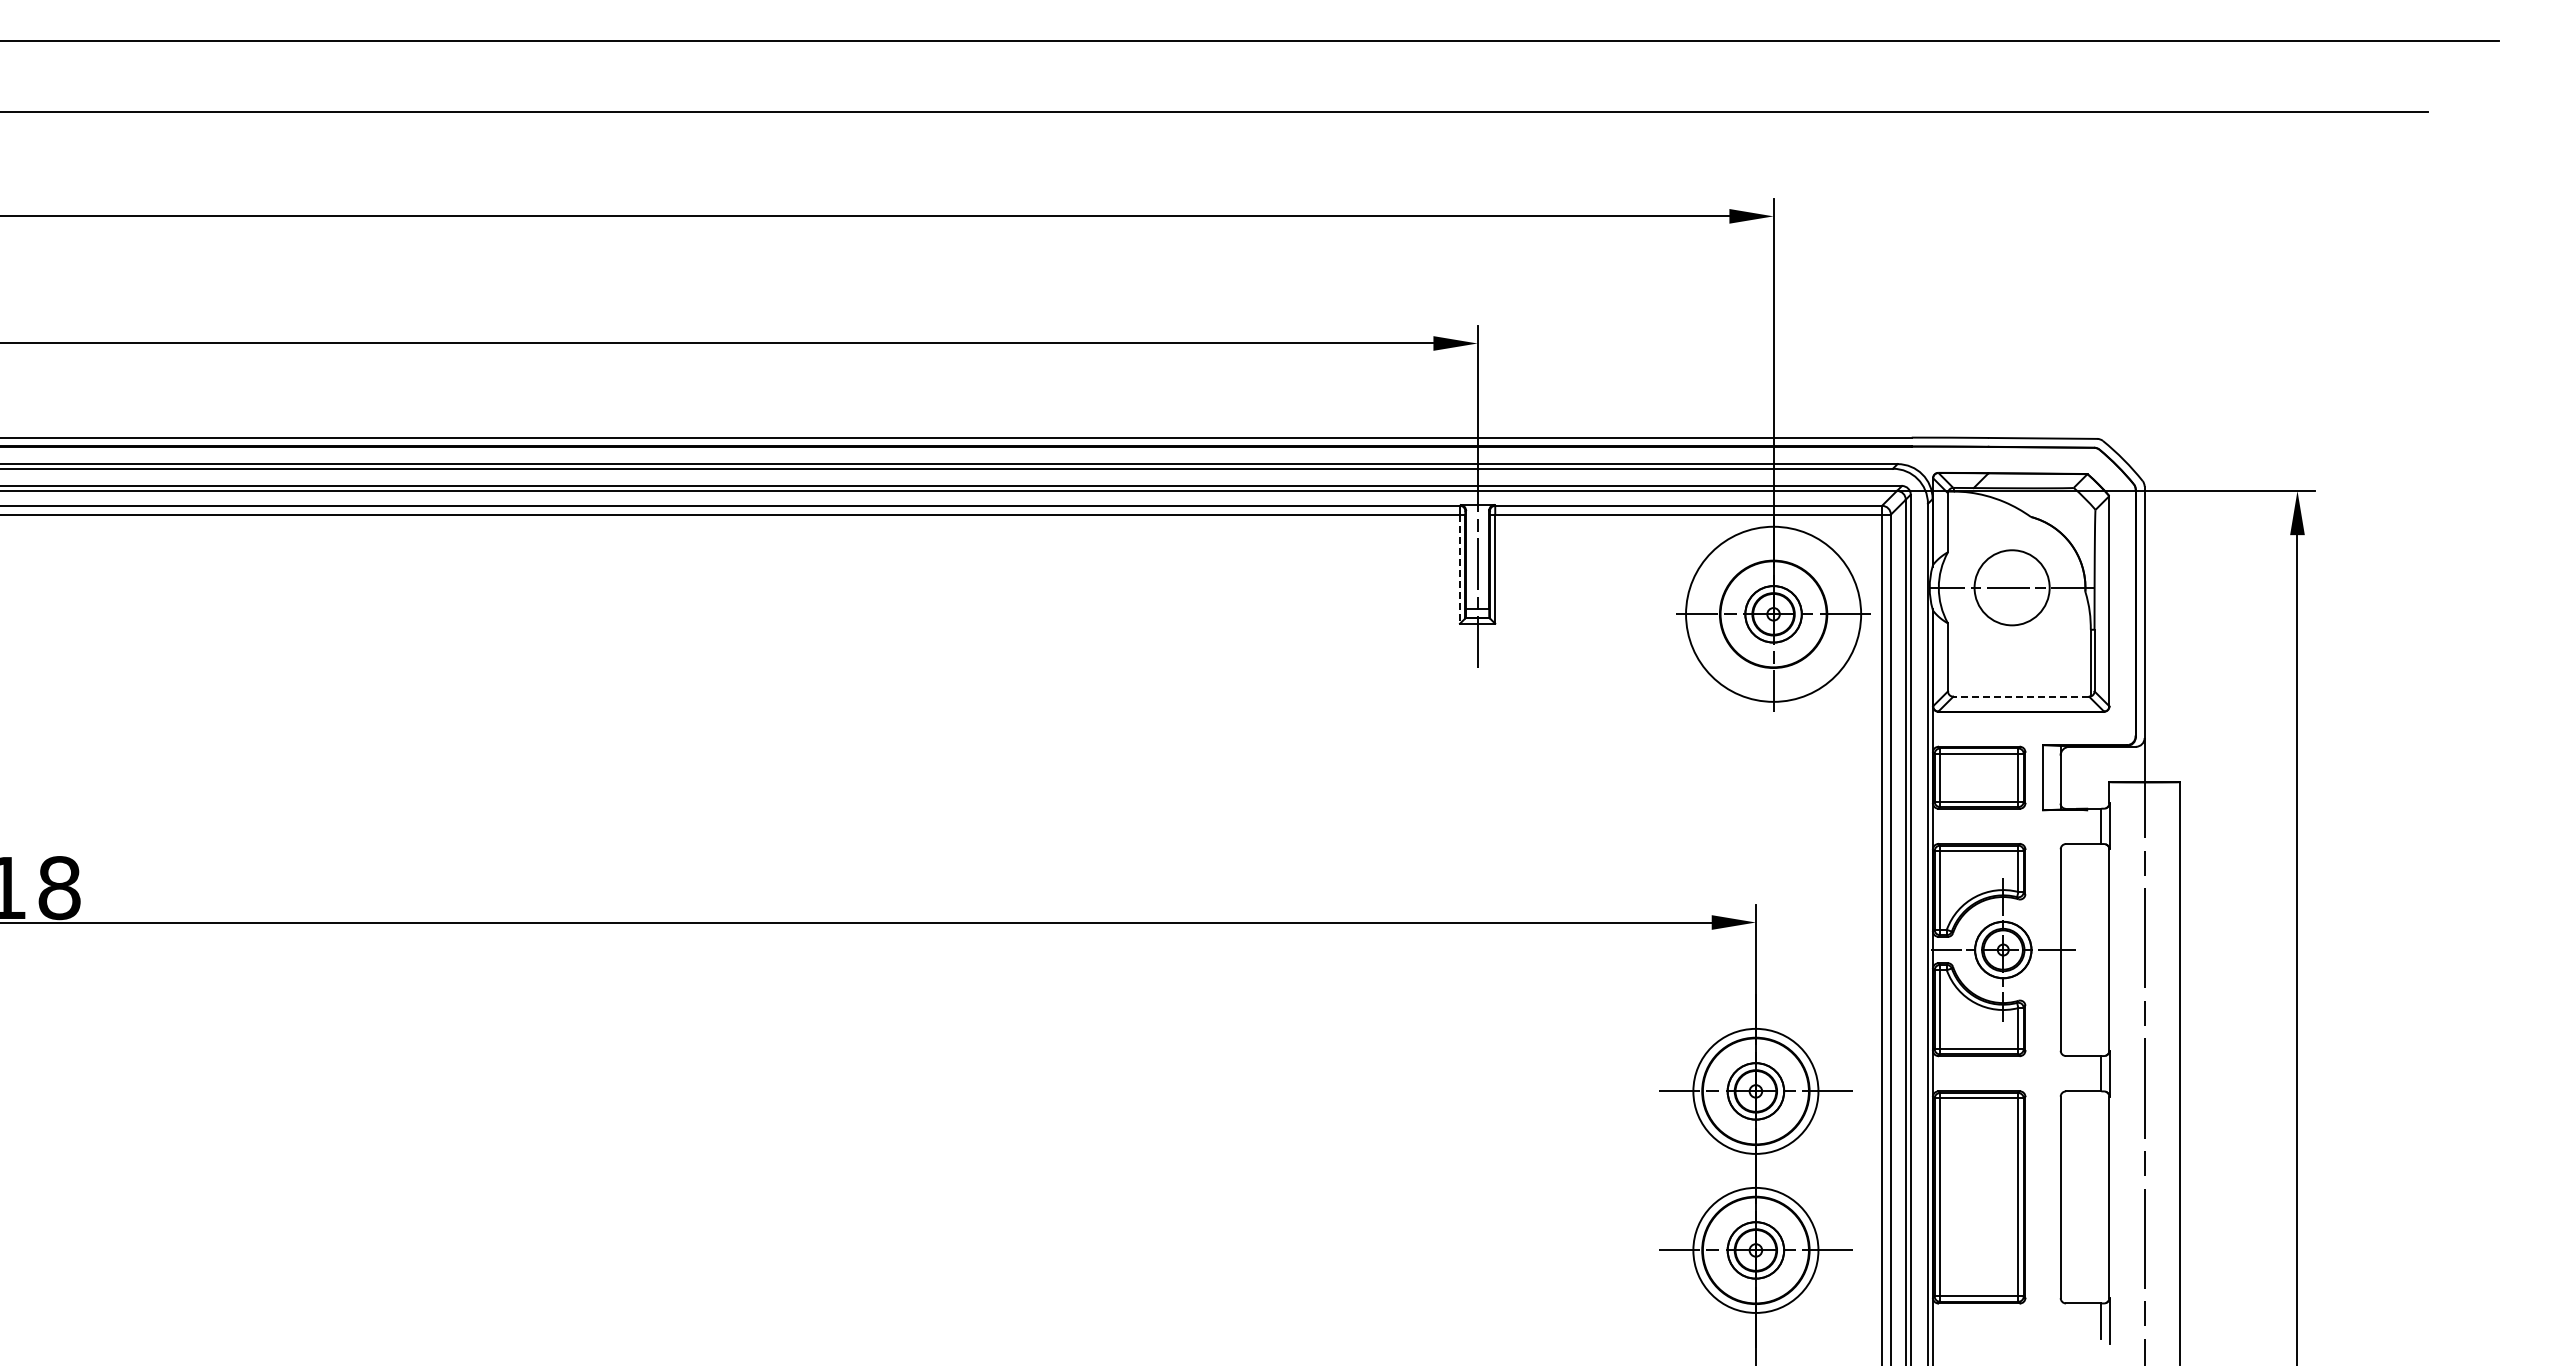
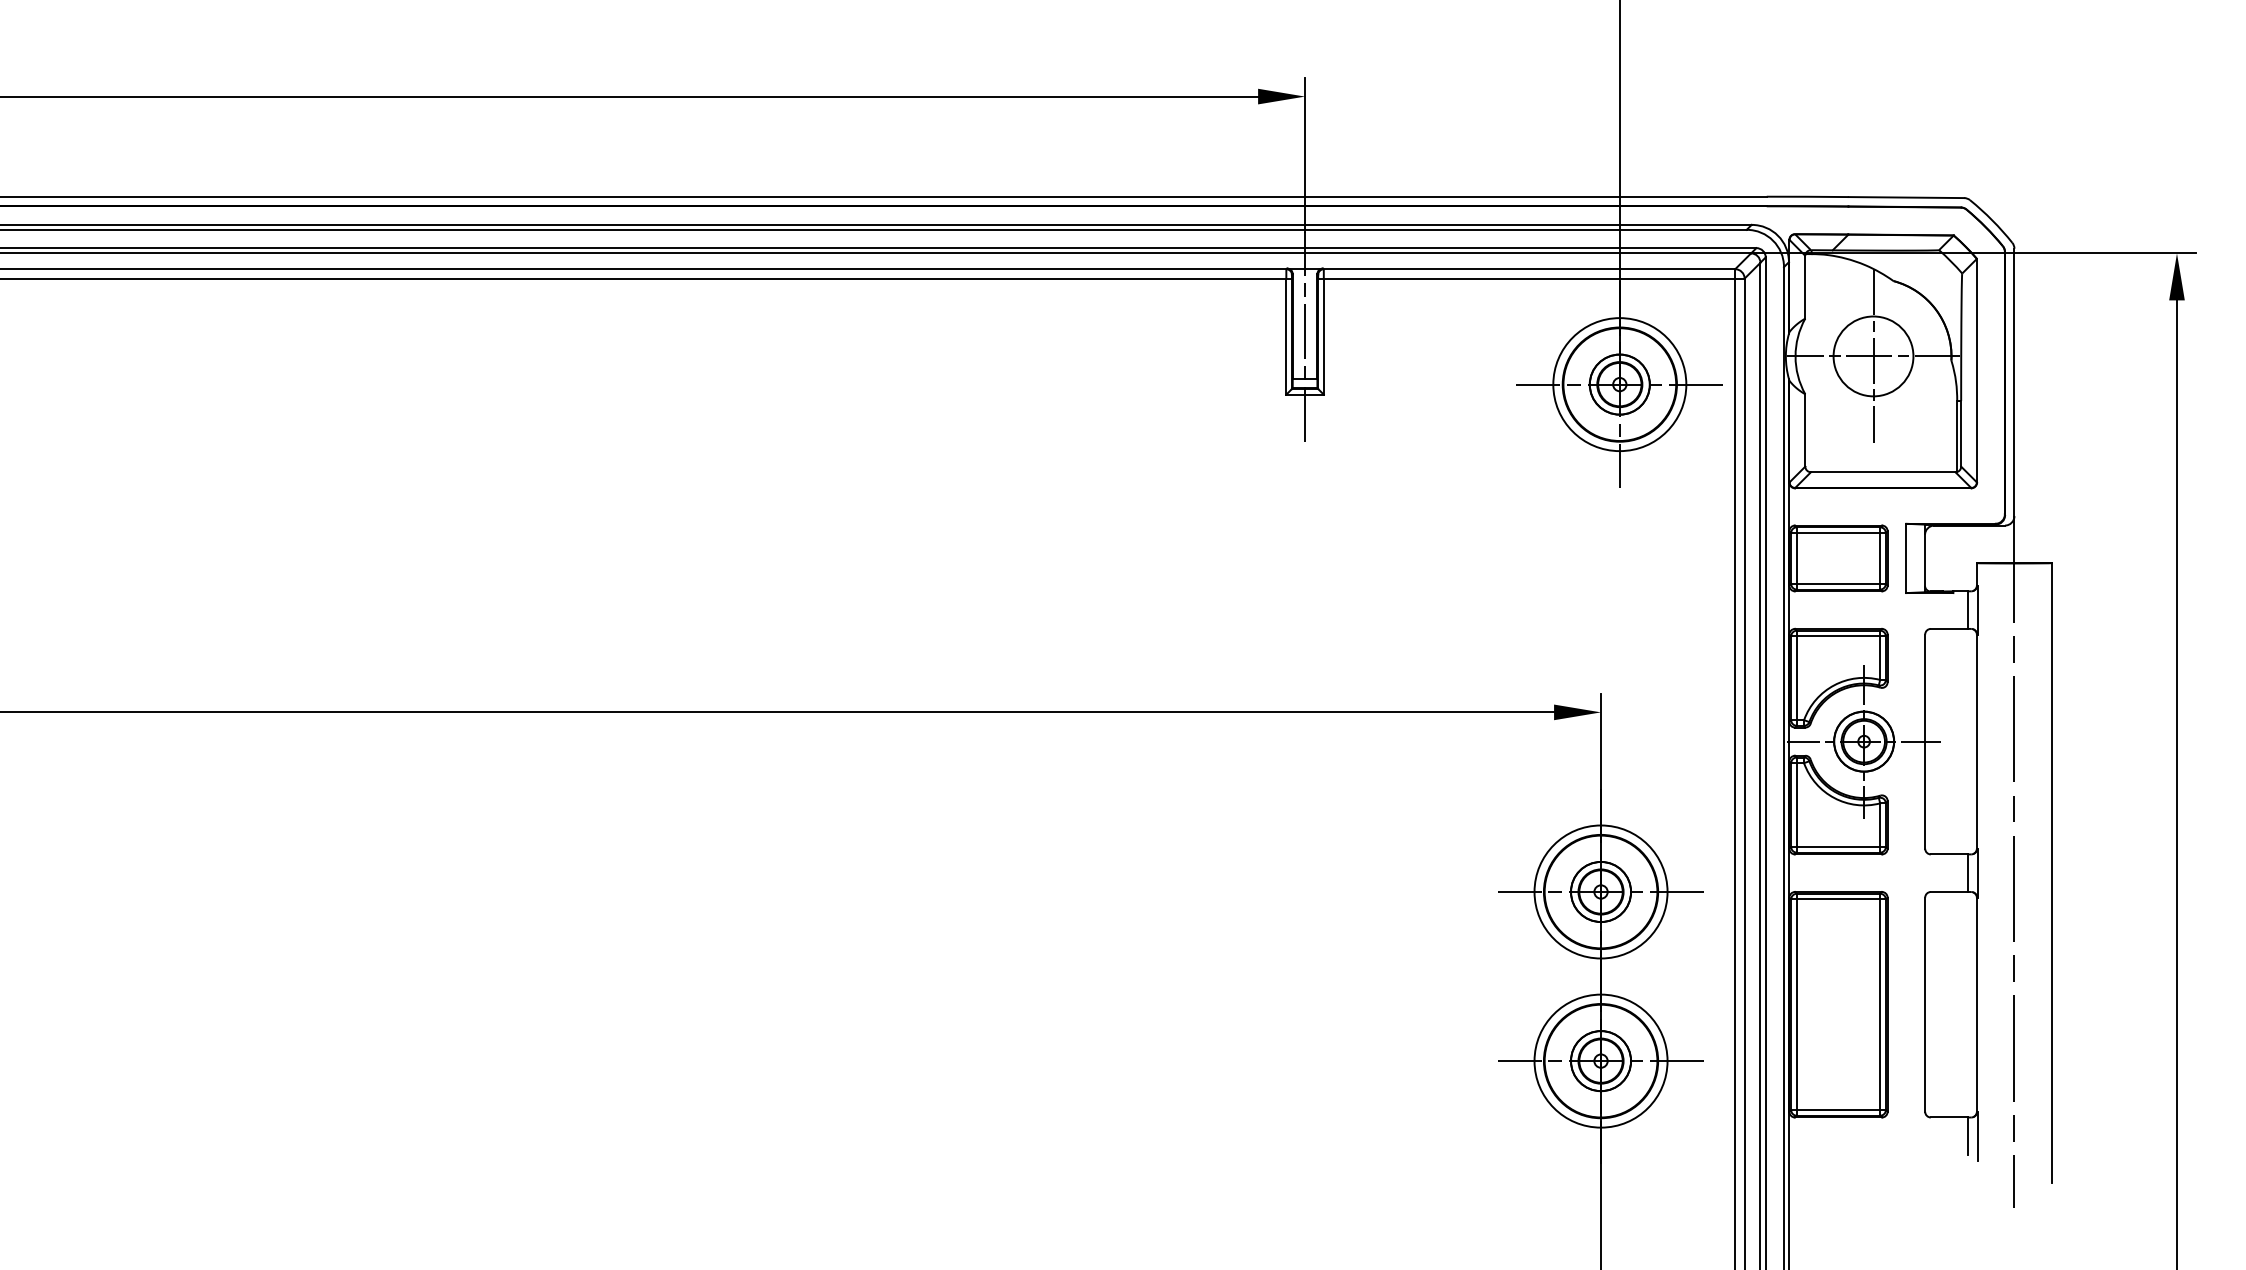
line: (1460, 569) -> (1286, 336), dashed -> solid
line: (2012, 587) -> (1873, 356), added
circle: (1773, 613) -> (1619, 383), size x0.71
line: (2021, 696) -> (1883, 472), dashed -> solid

